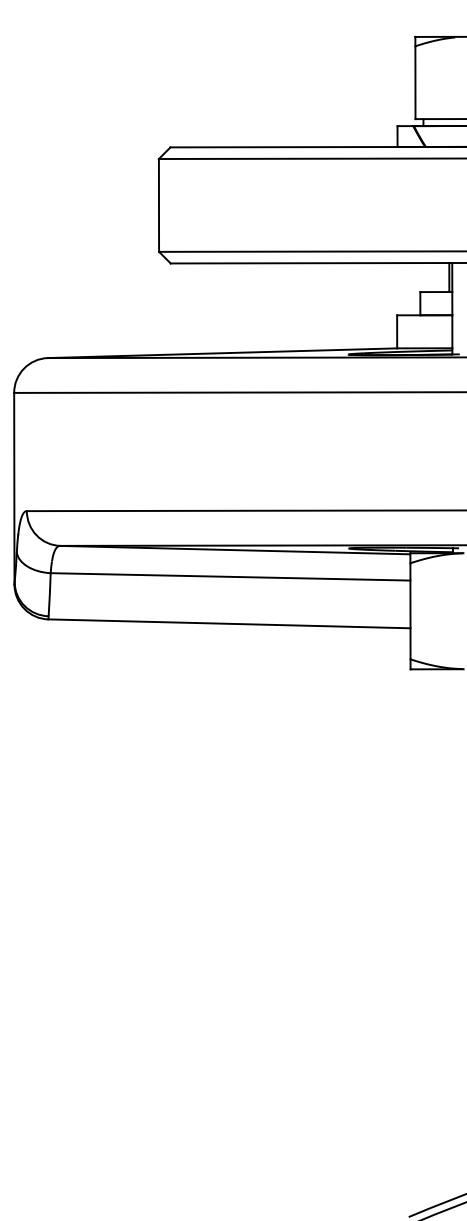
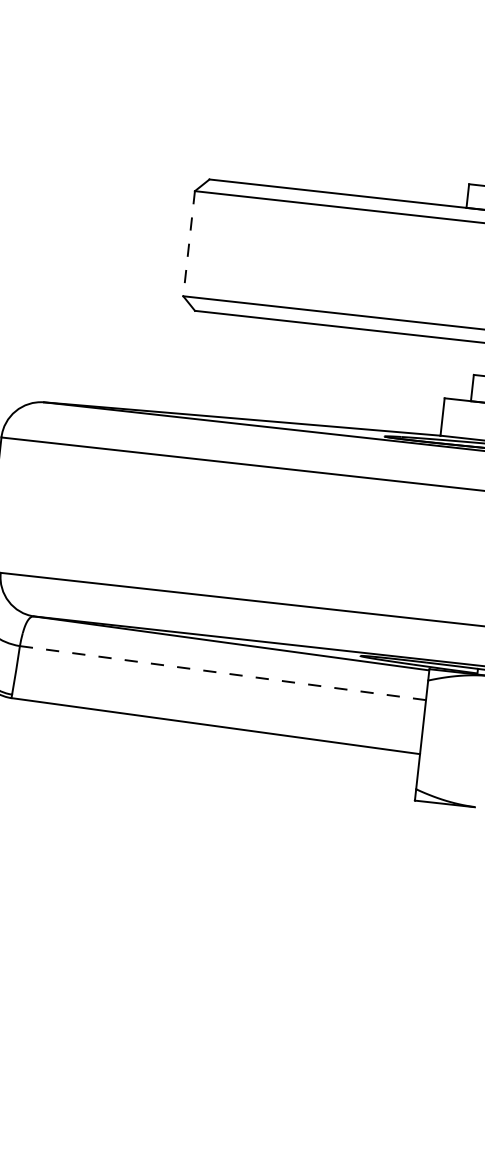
line: (159, 205) -> (189, 243), solid -> dashed
line: (230, 576) -> (222, 672), solid -> dashed

